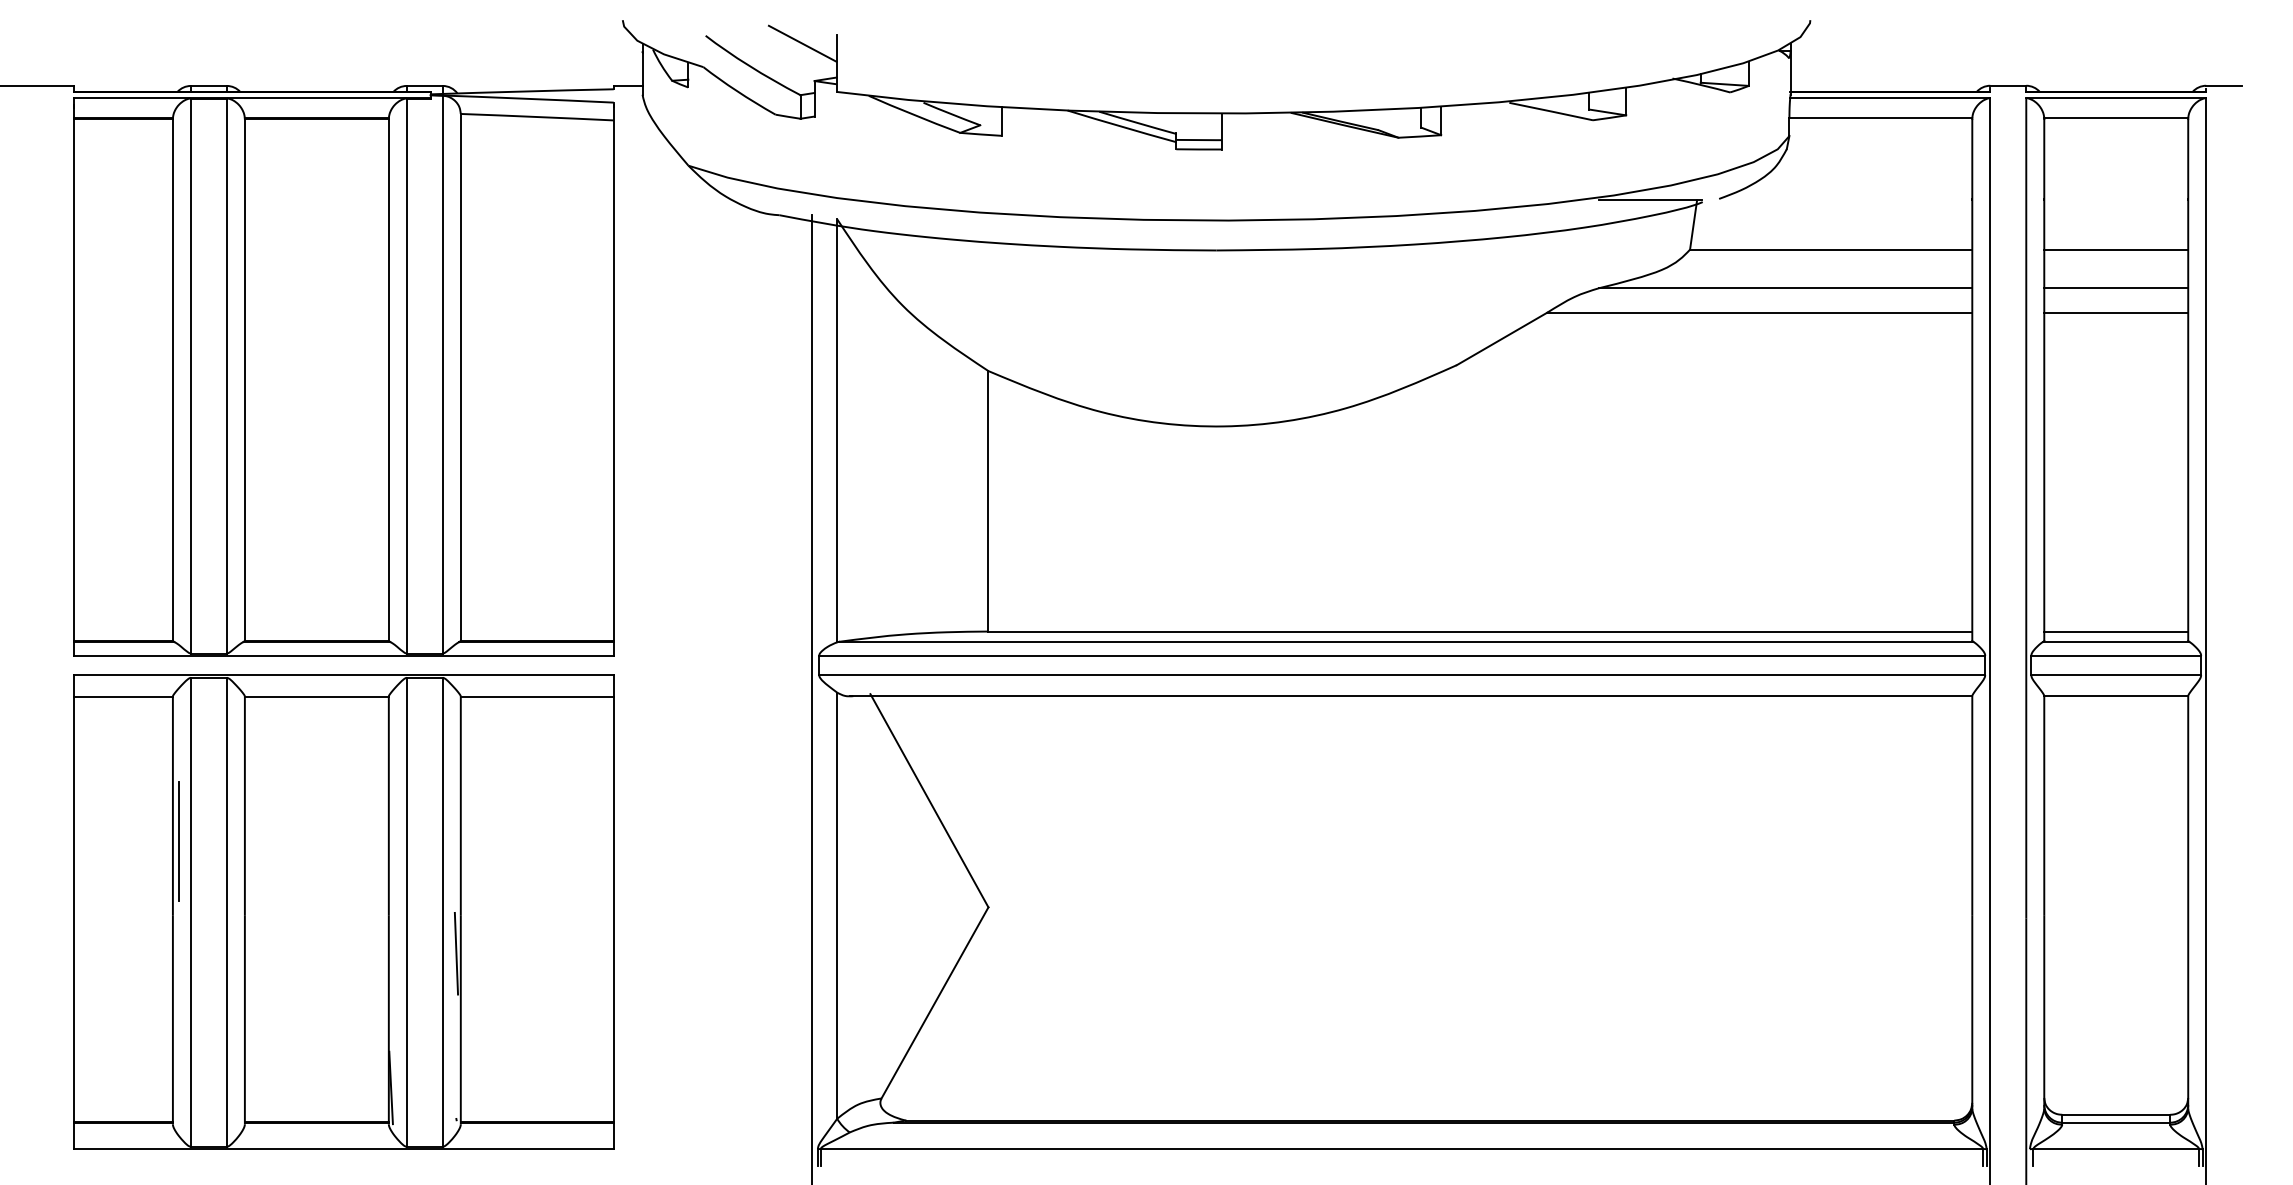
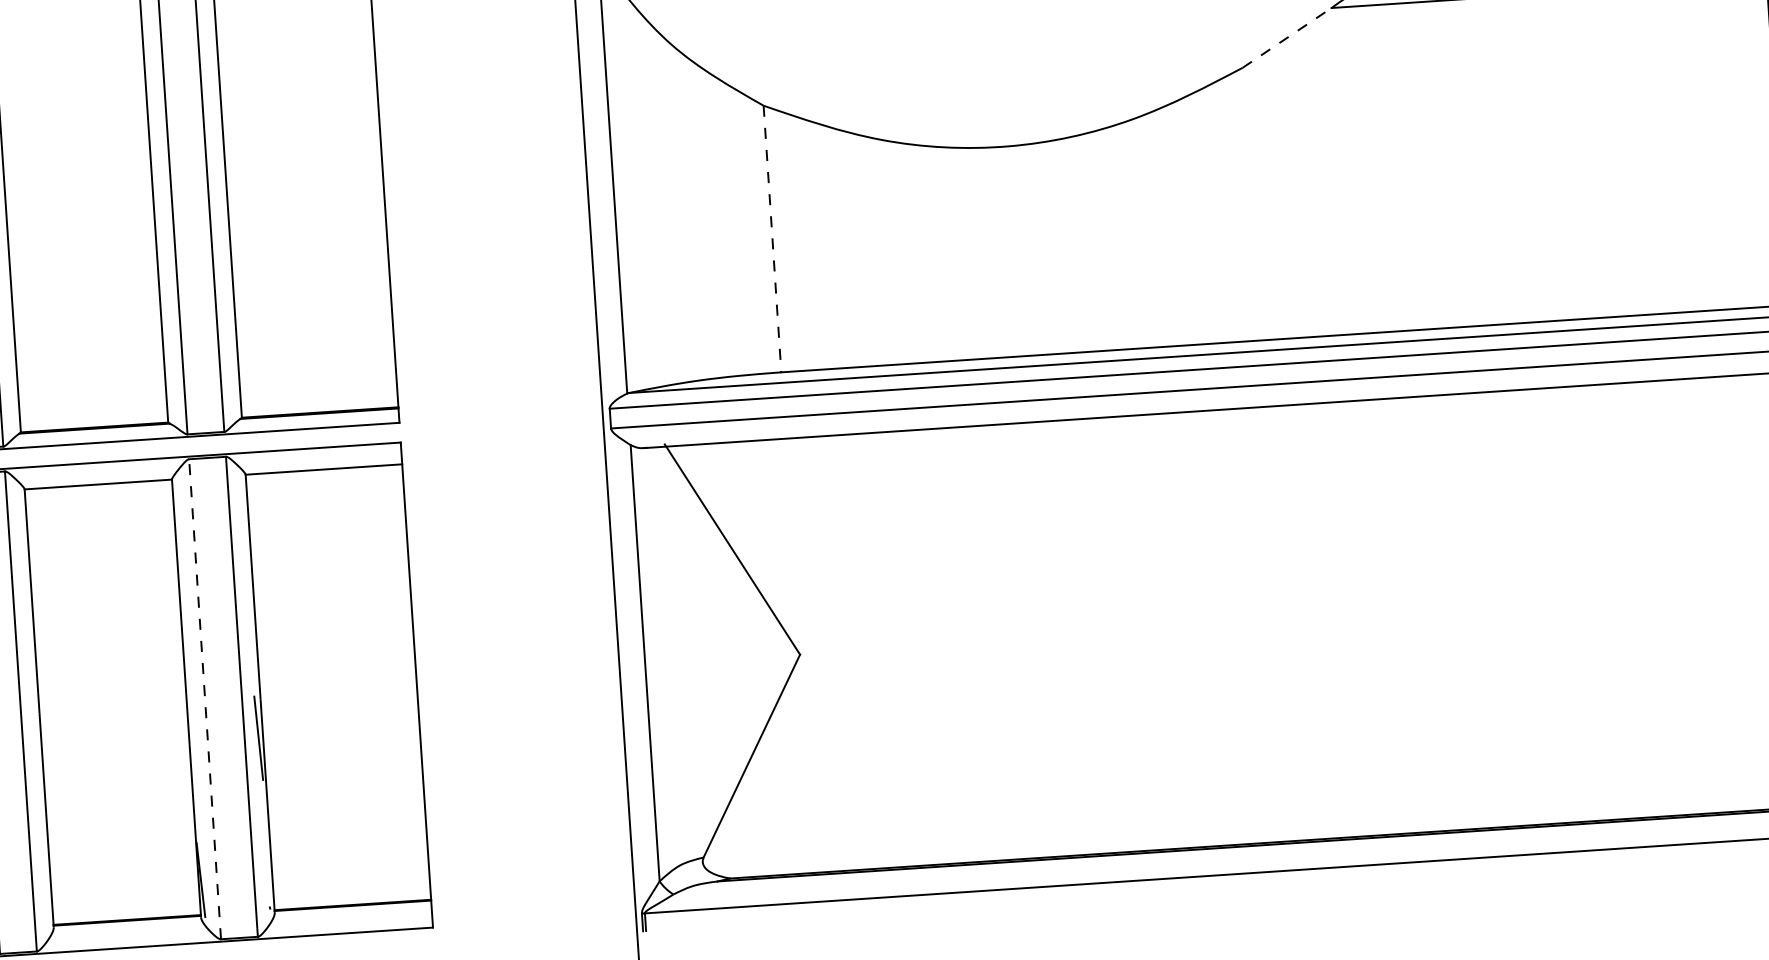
line: (1502, 338) -> (1287, 37), solid -> dashed
line: (988, 501) -> (772, 239), solid -> dashed
line: (406, 911) -> (204, 698), solid -> dashed

